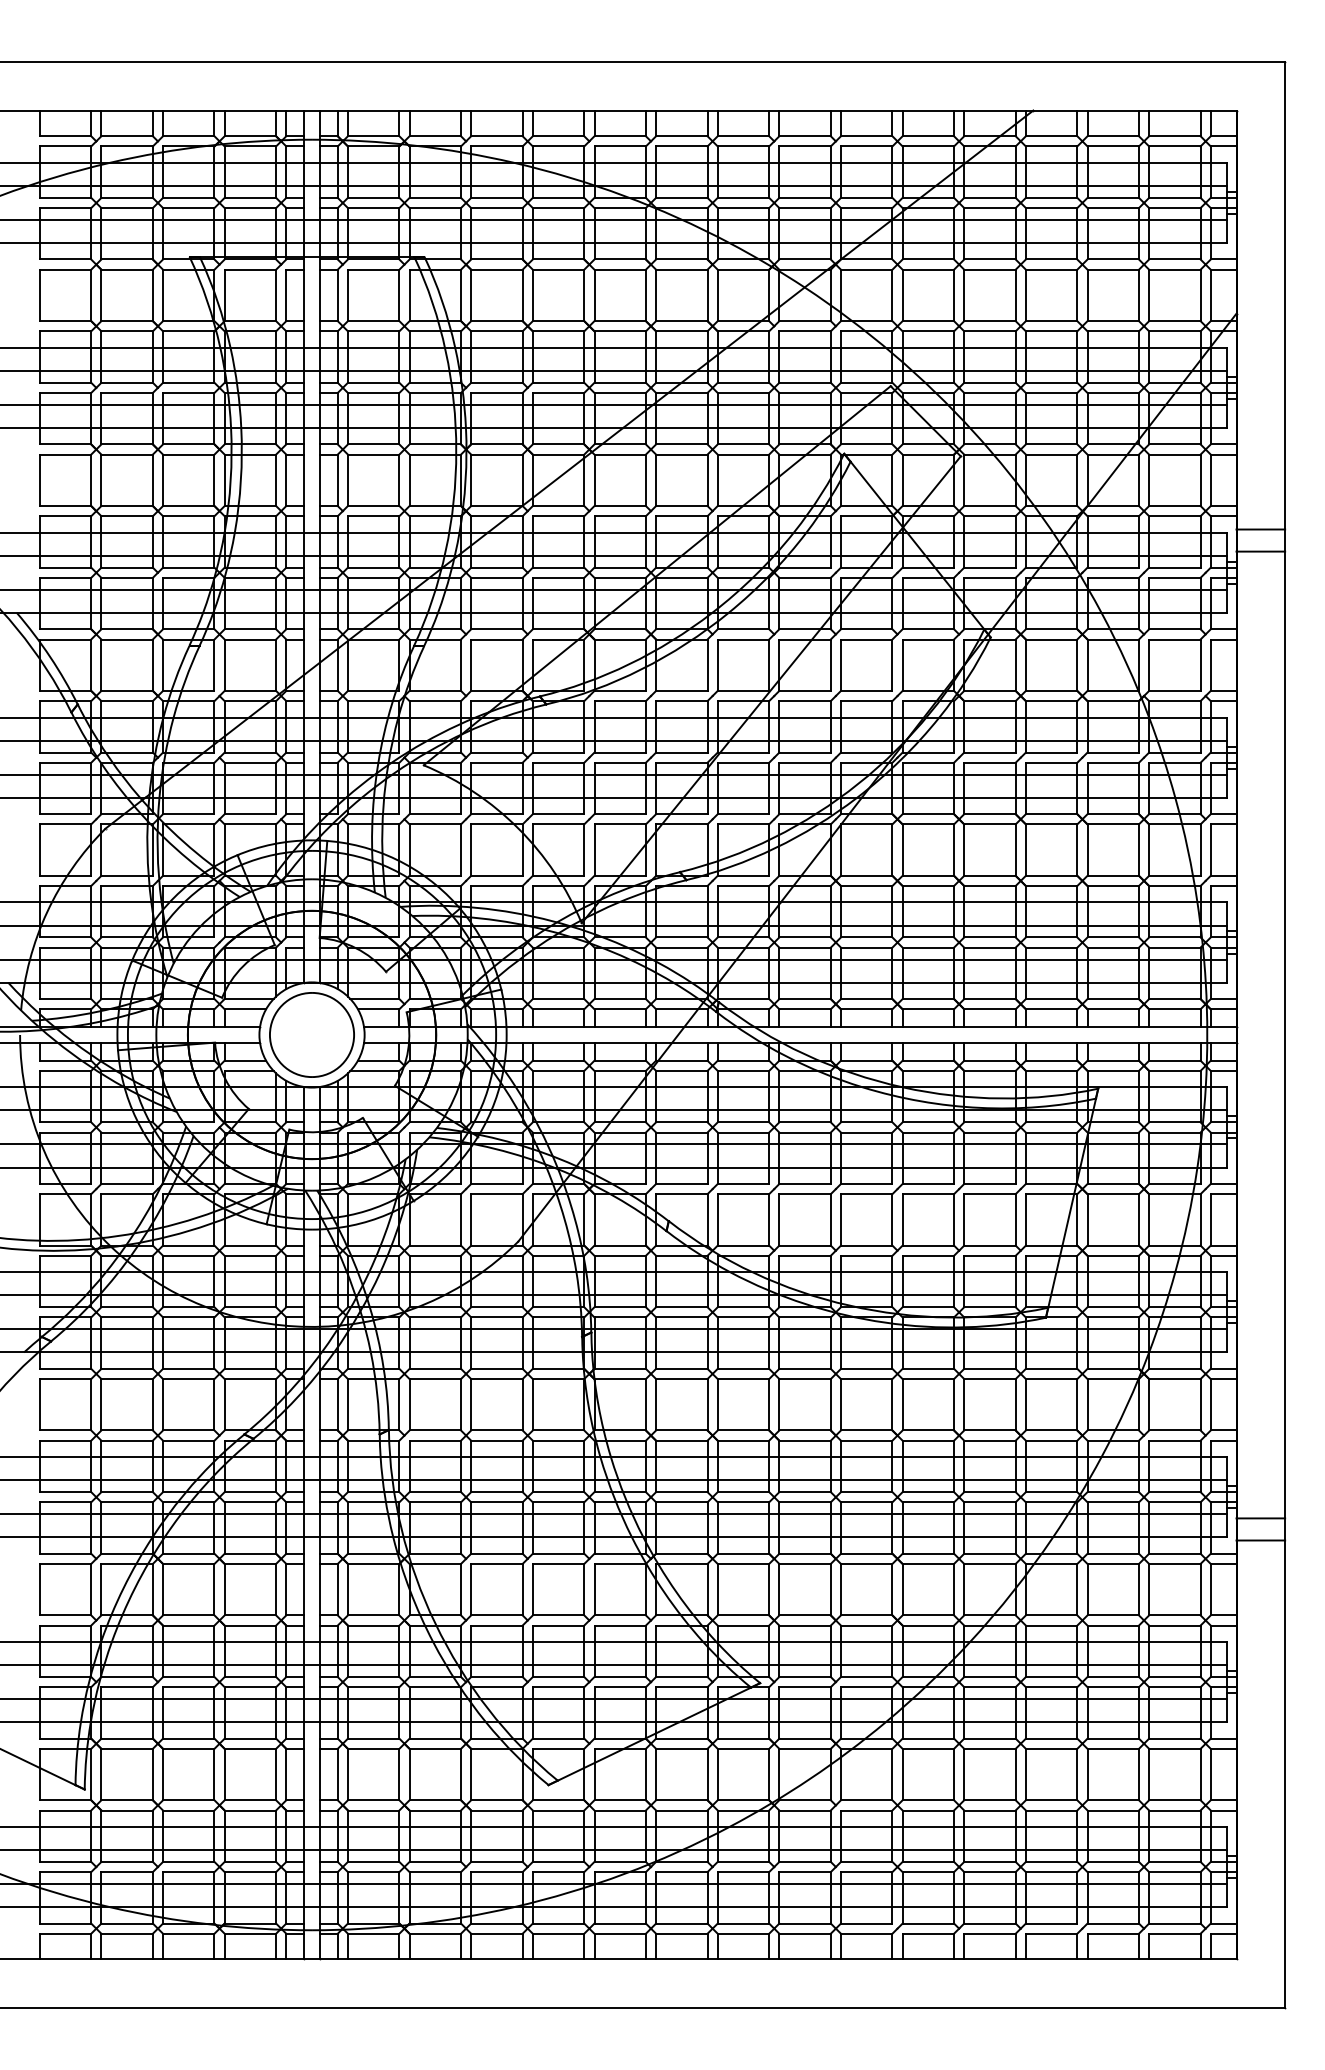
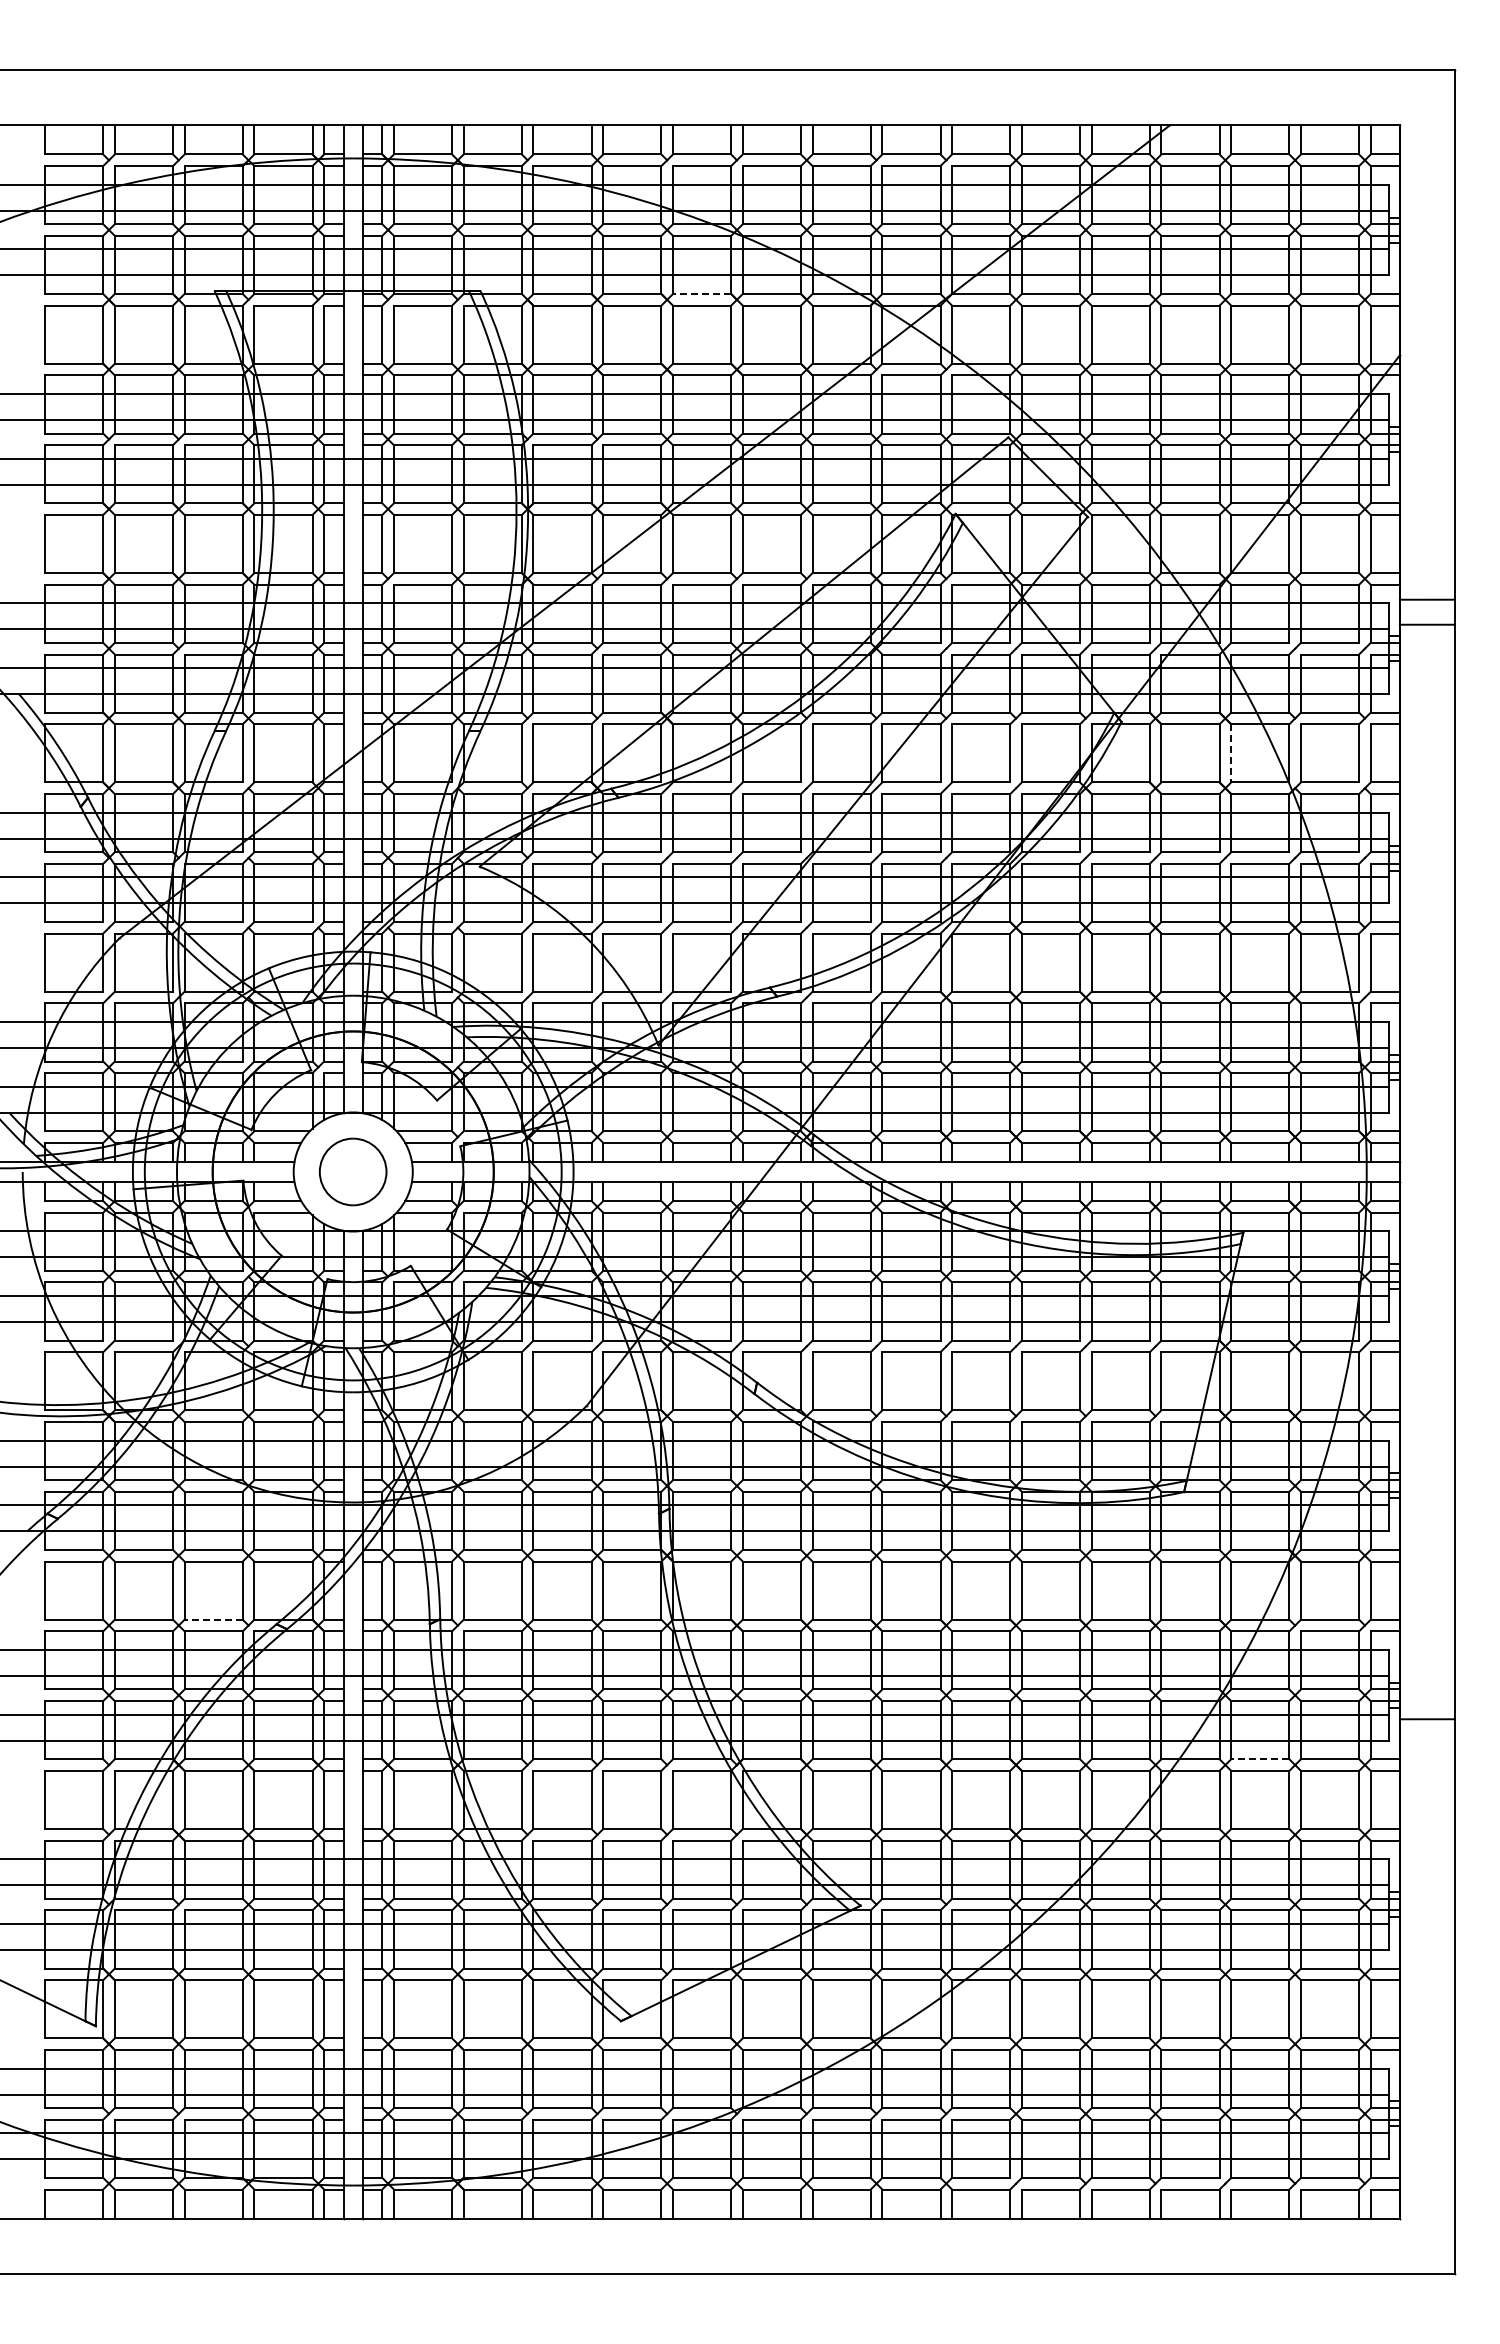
line: (619, 259) -> (701, 294), solid -> dashed
line: (1087, 665) -> (1231, 753), solid -> dashed
part: (311, 1034) -> (352, 1171), size x0.7
line: (188, 1430) -> (213, 1619), solid -> dashed
line: (1260, 1540) -> (1426, 1744), removed
line: (1112, 1553) -> (1259, 1759), solid -> dashed

